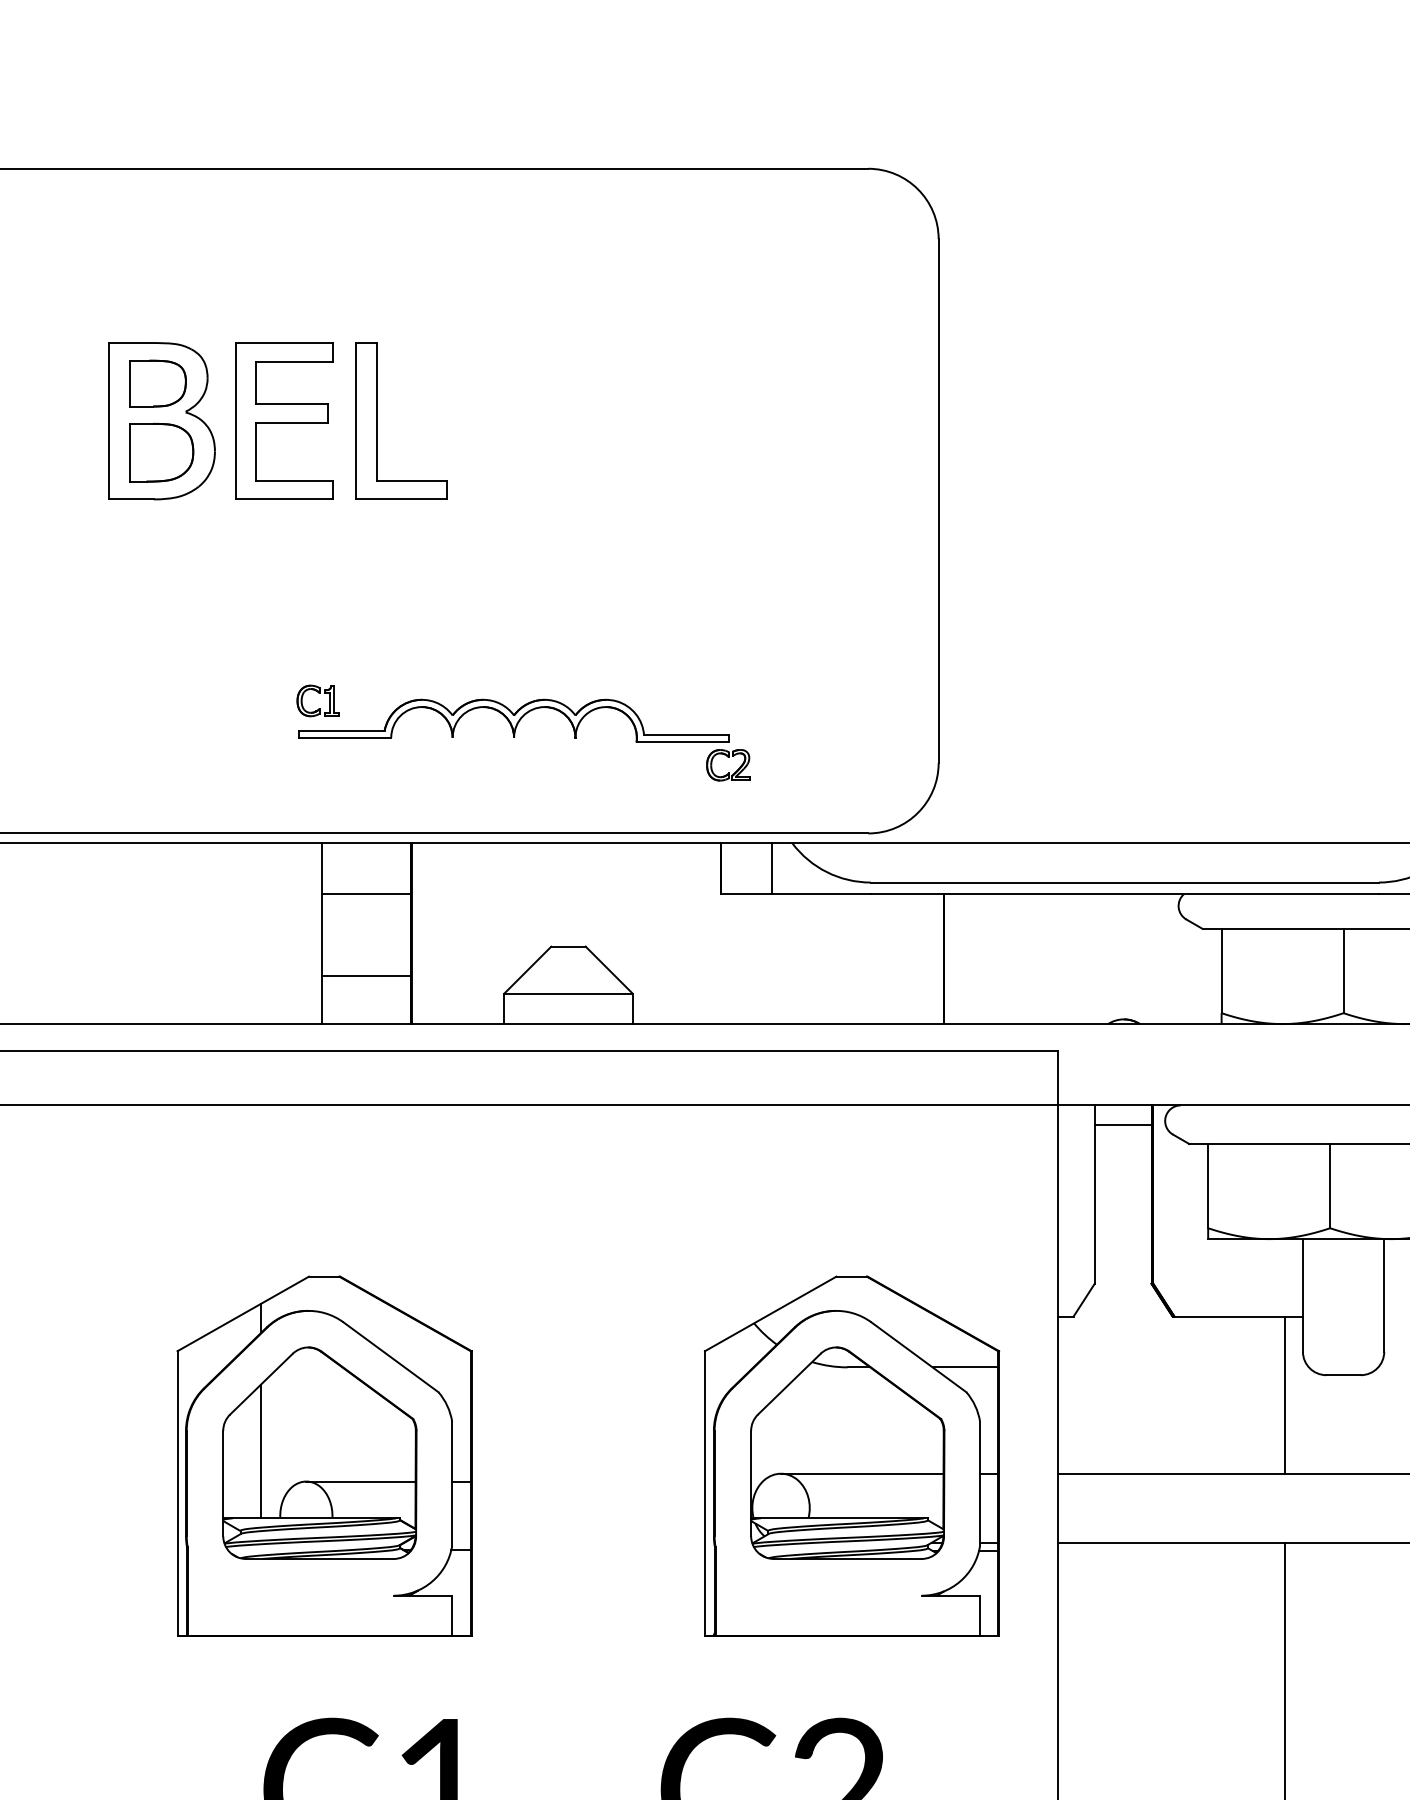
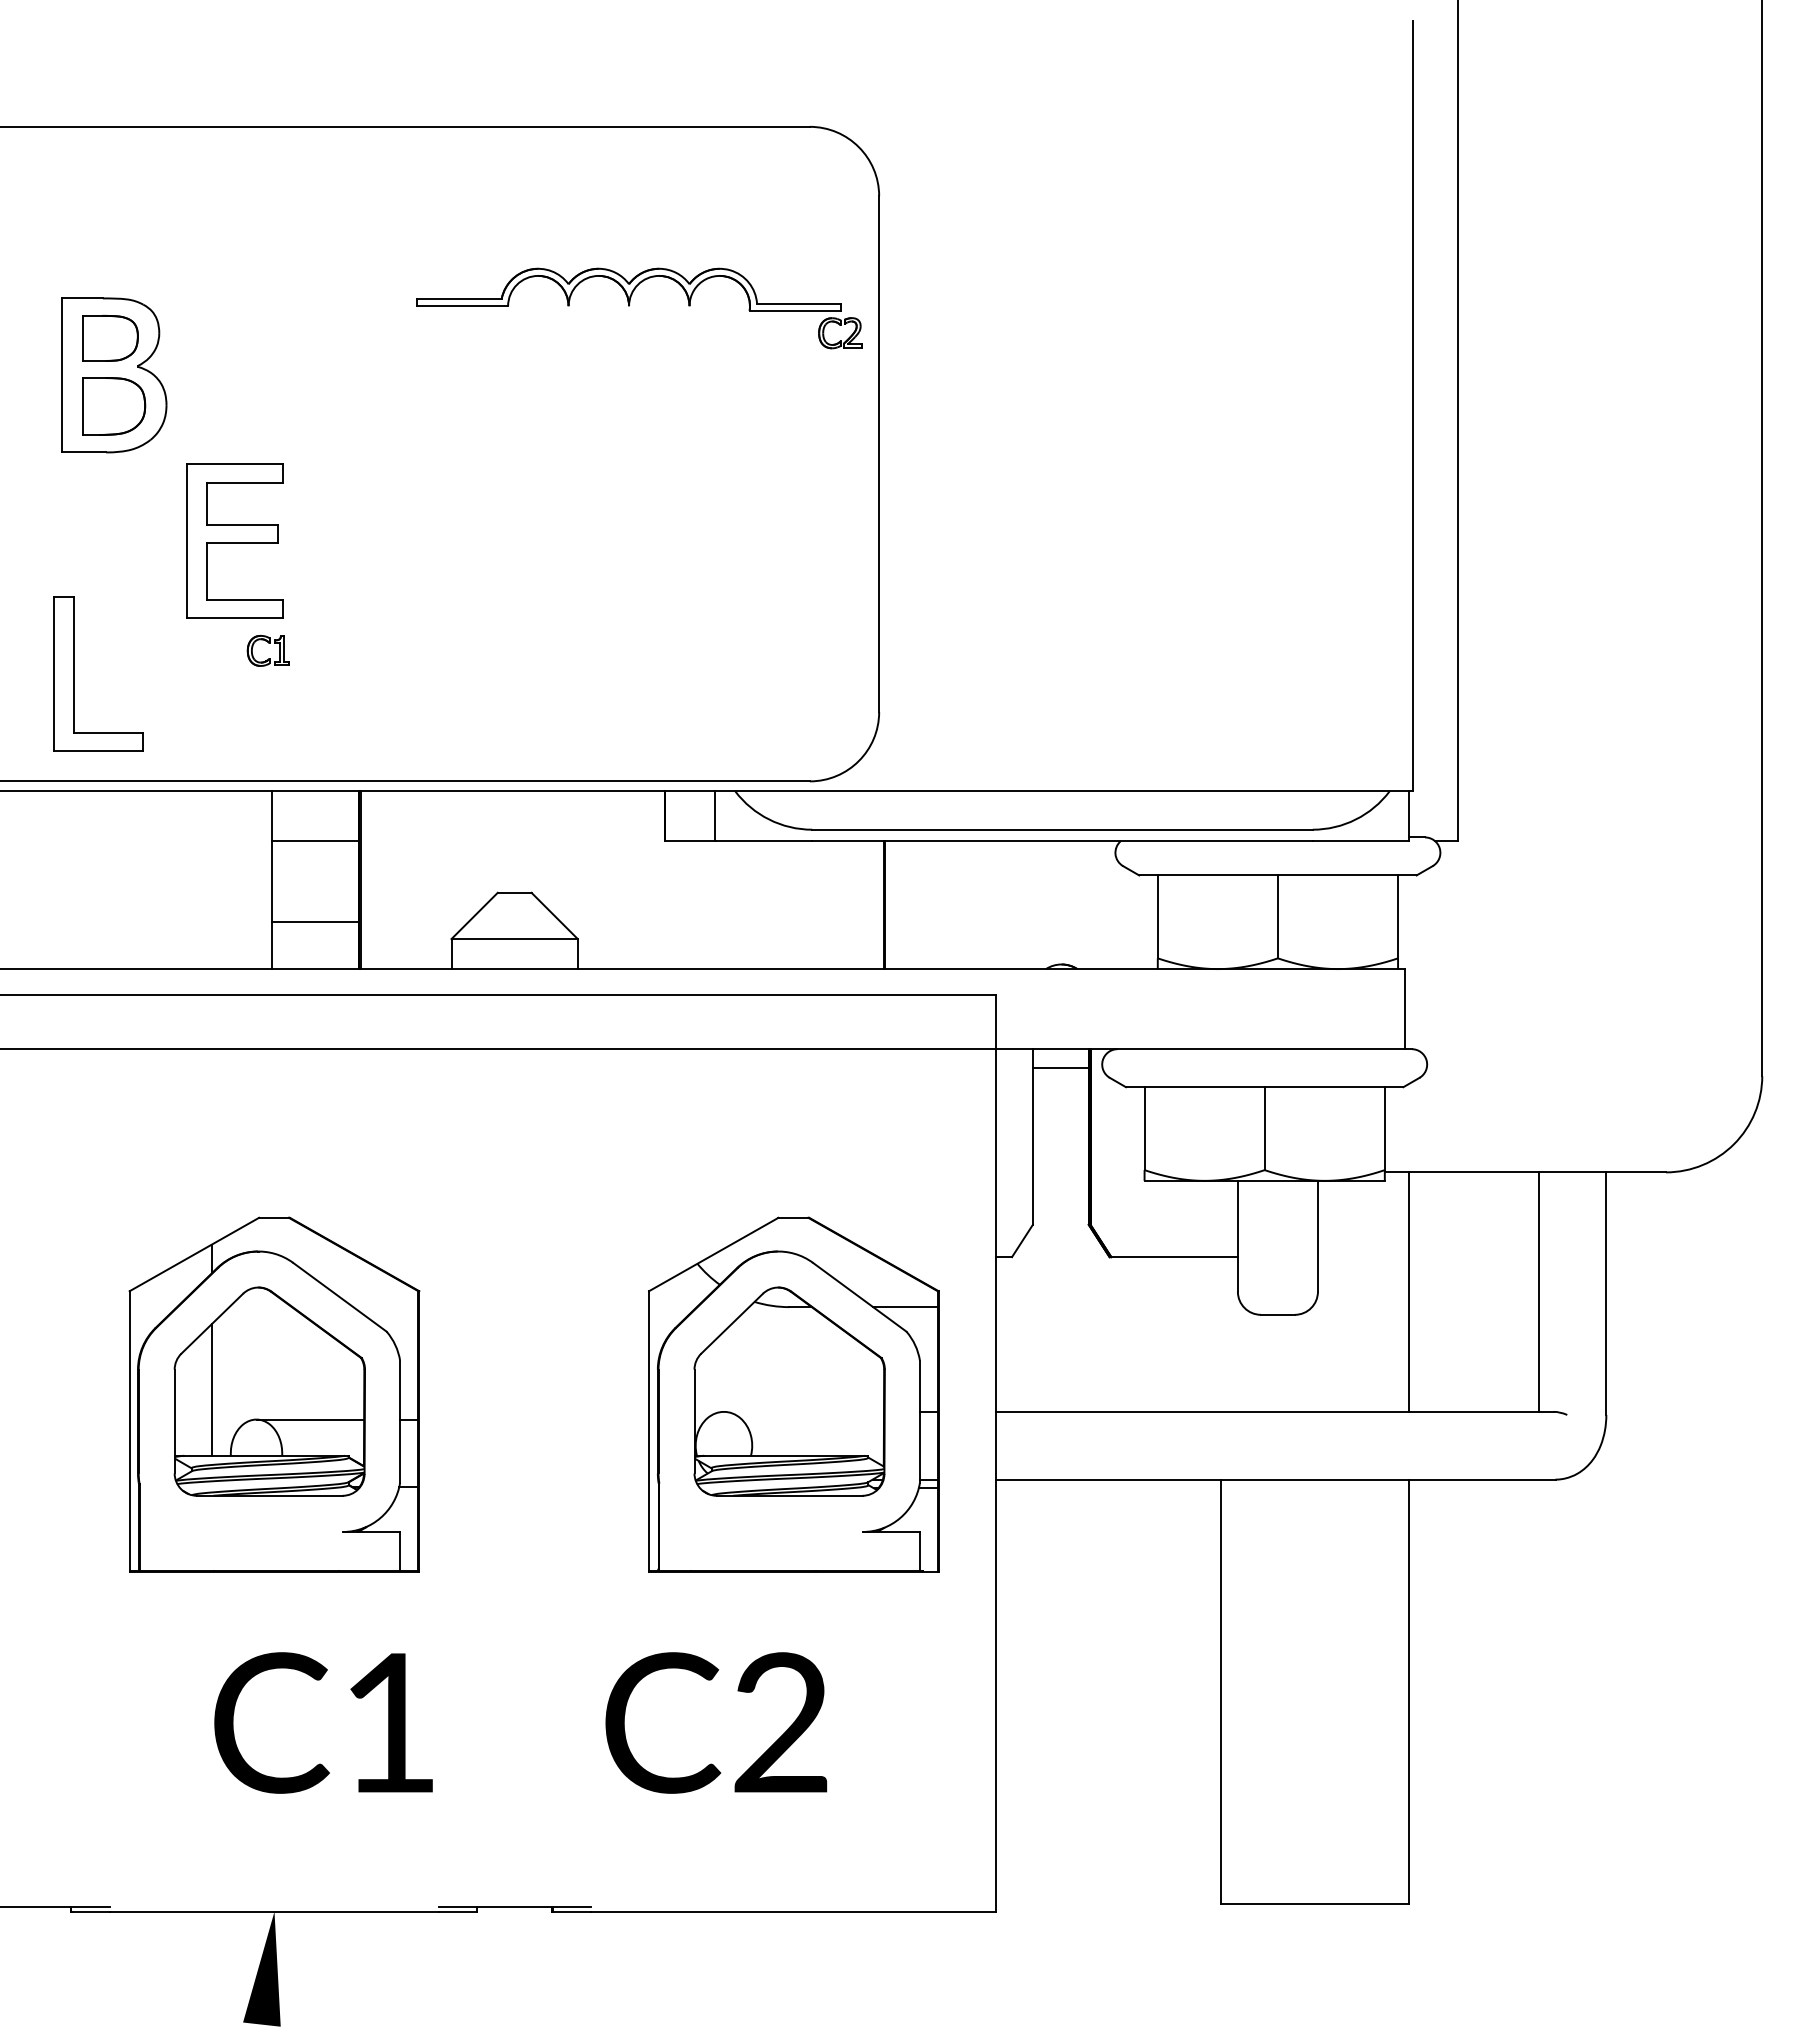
part: (284, 420) -> (234, 540), moved
part: (377, 420) -> (74, 673), moved
part: (514, 738) -> (629, 306), moved
line: (1285, 1395) -> (1220, 1334), removed
line: (861, 1473) -> (803, 1411), removed

